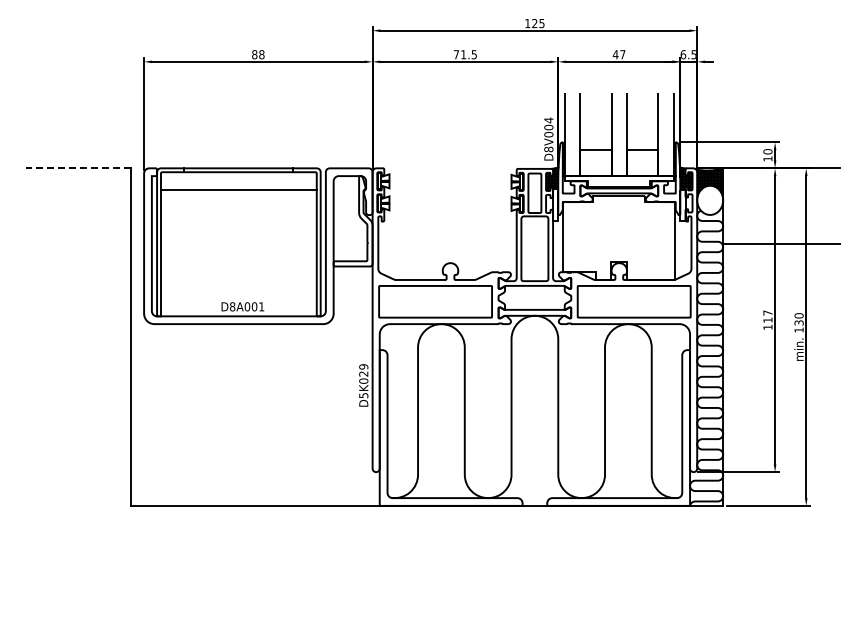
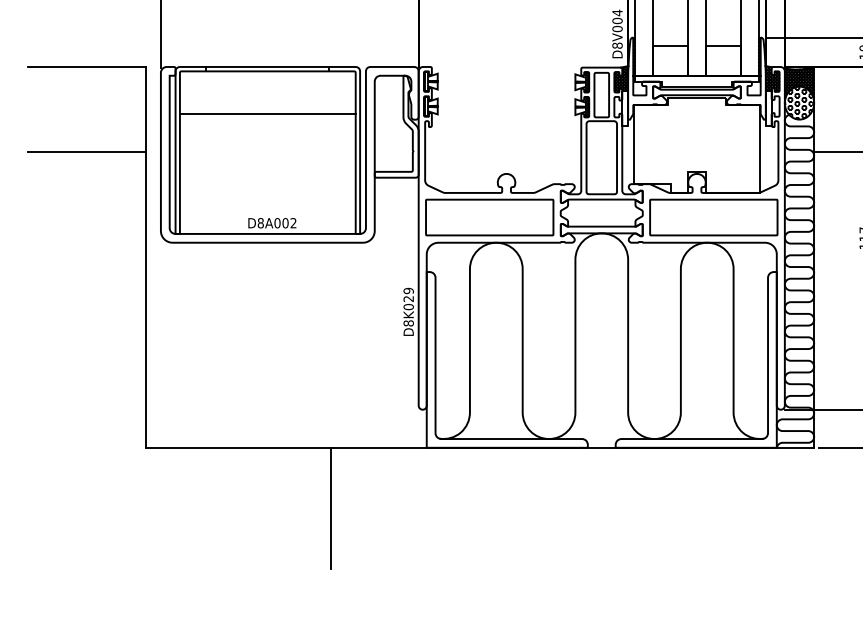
line: (78, 168) -> (86, 67), dashed -> solid
line: (238, 189) -> (267, 113), moved
hatch: (709, 199) -> (798, 102), added
line: (78, 243) -> (86, 151), added
text: (261, 306) -> (293, 222), D8A001 -> D8A002
text: (363, 395) -> (408, 323), D5K029 -> D8K029
line: (294, 559) -> (330, 508), added

